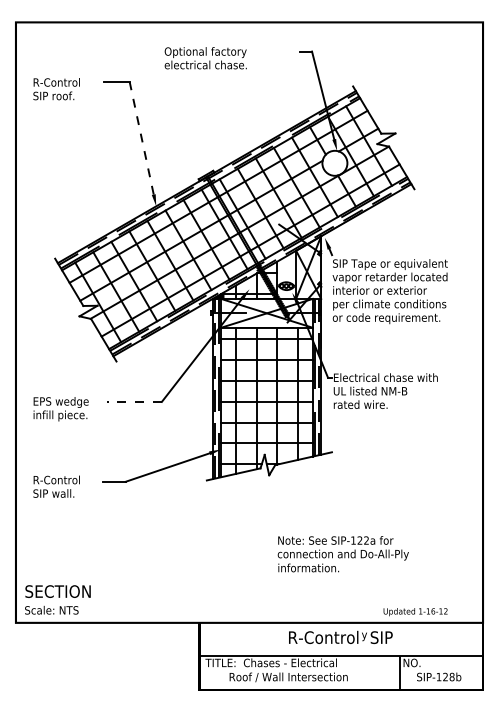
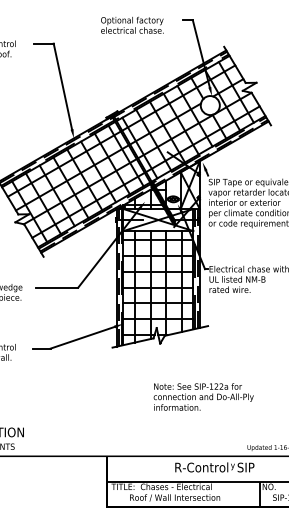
text: (205, 58) -> (132, 25), moved
line: (141, 137) -> (62, 85), dashed -> solid
line: (134, 401) -> (57, 287), dashed -> solid
text: (342, 554) -> (203, 397), moved

